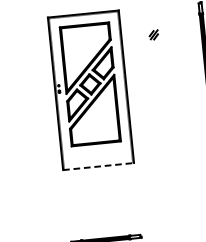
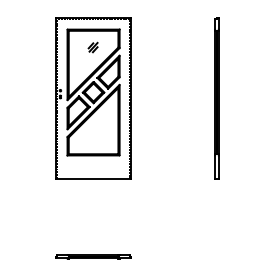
part: (153, 35) -> (92, 47), moved
line: (99, 166) -> (94, 179), dashed -> solid

